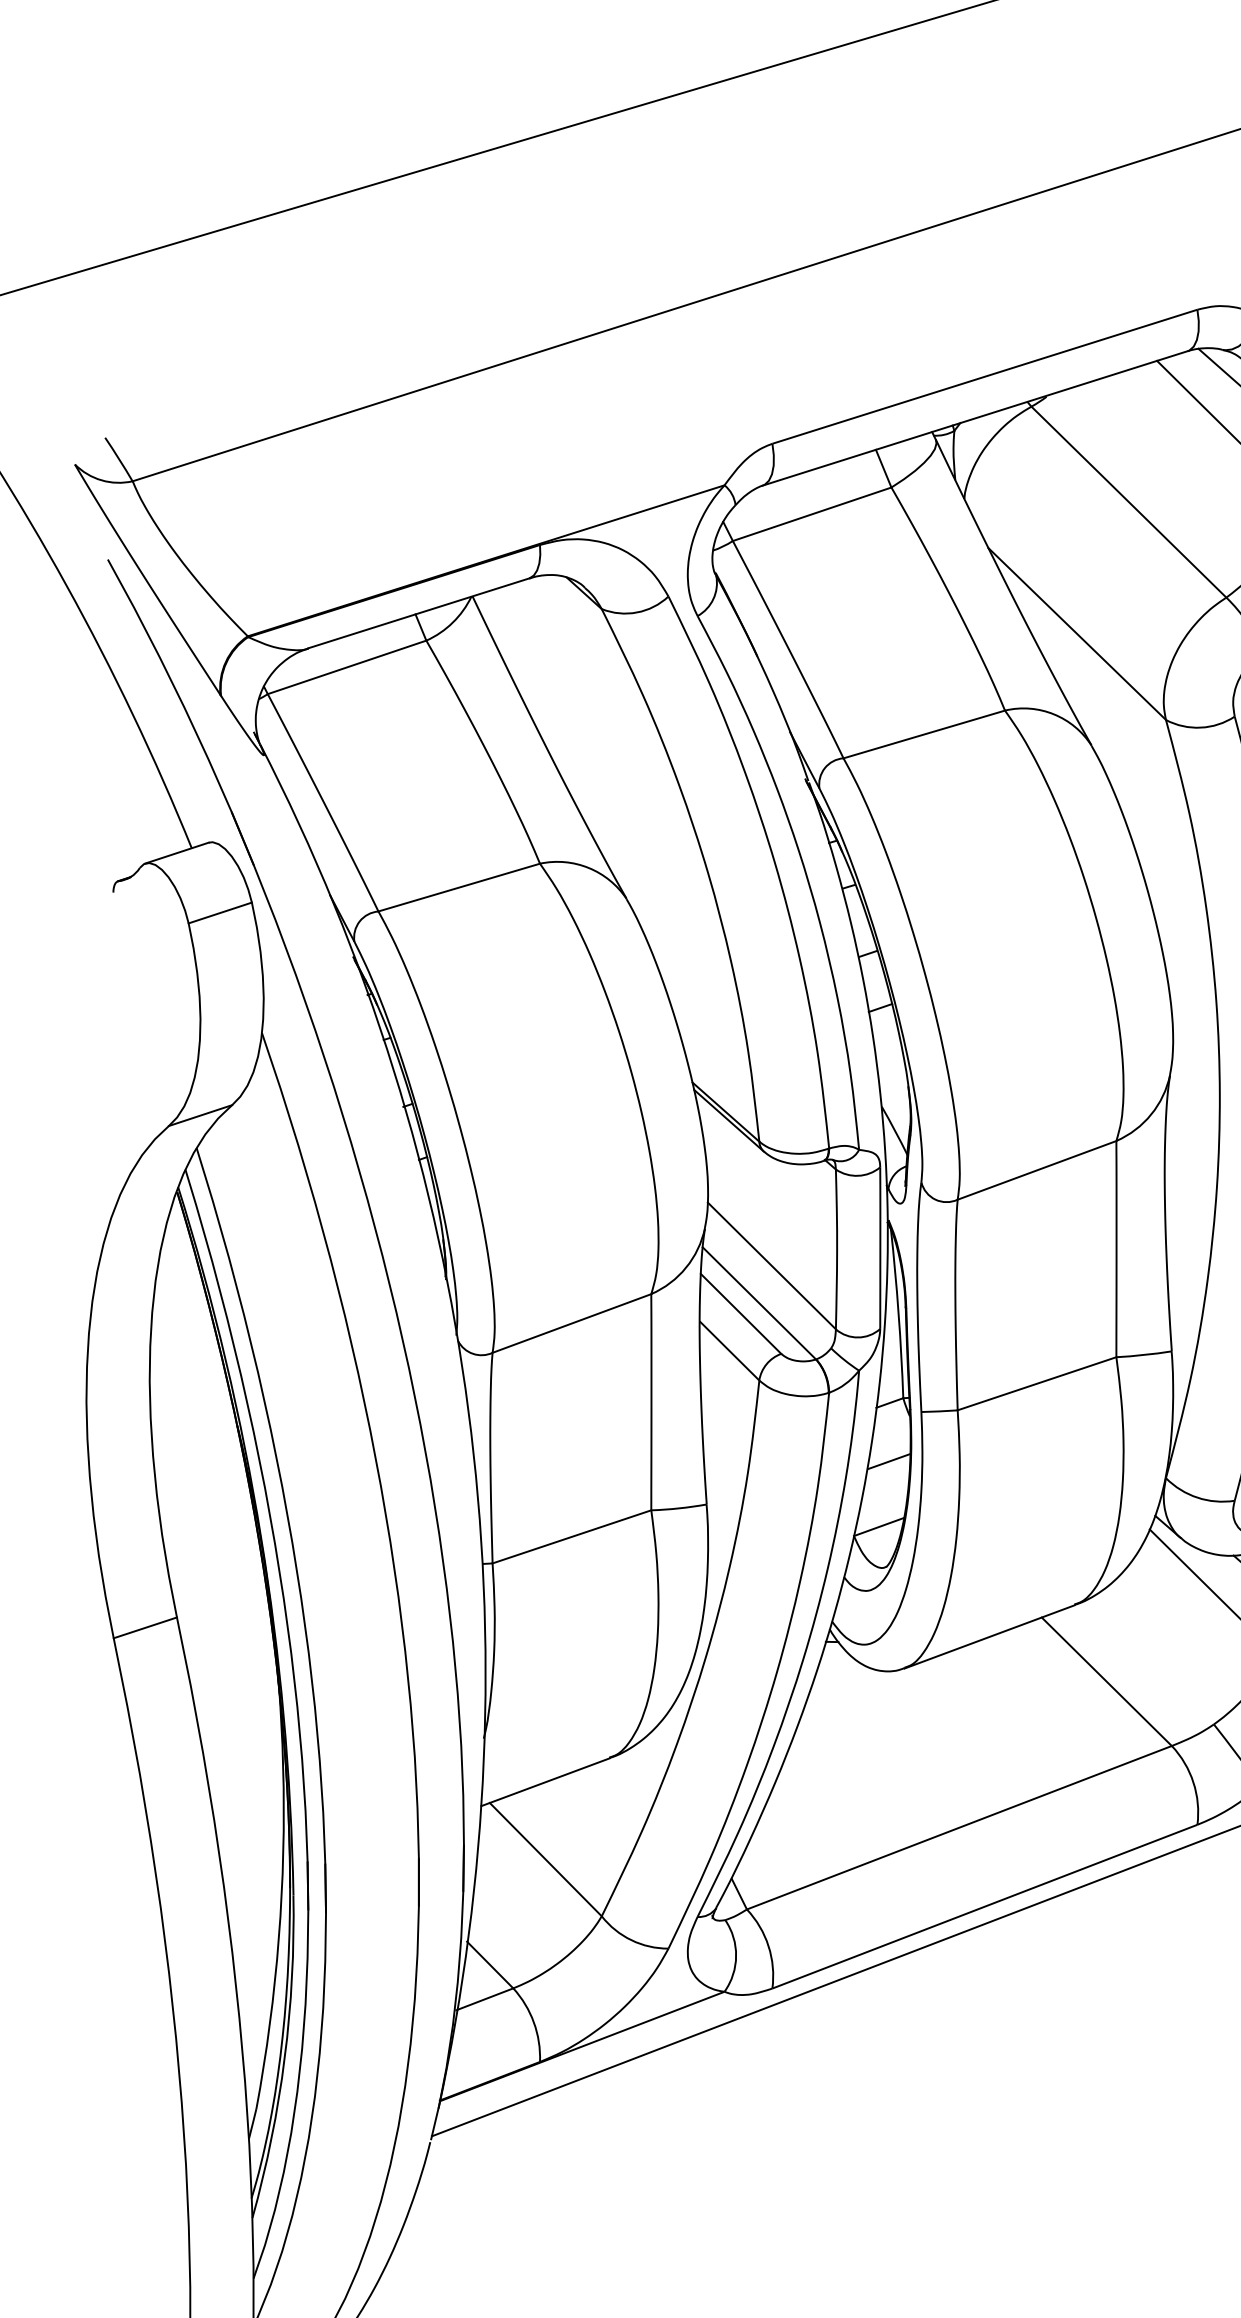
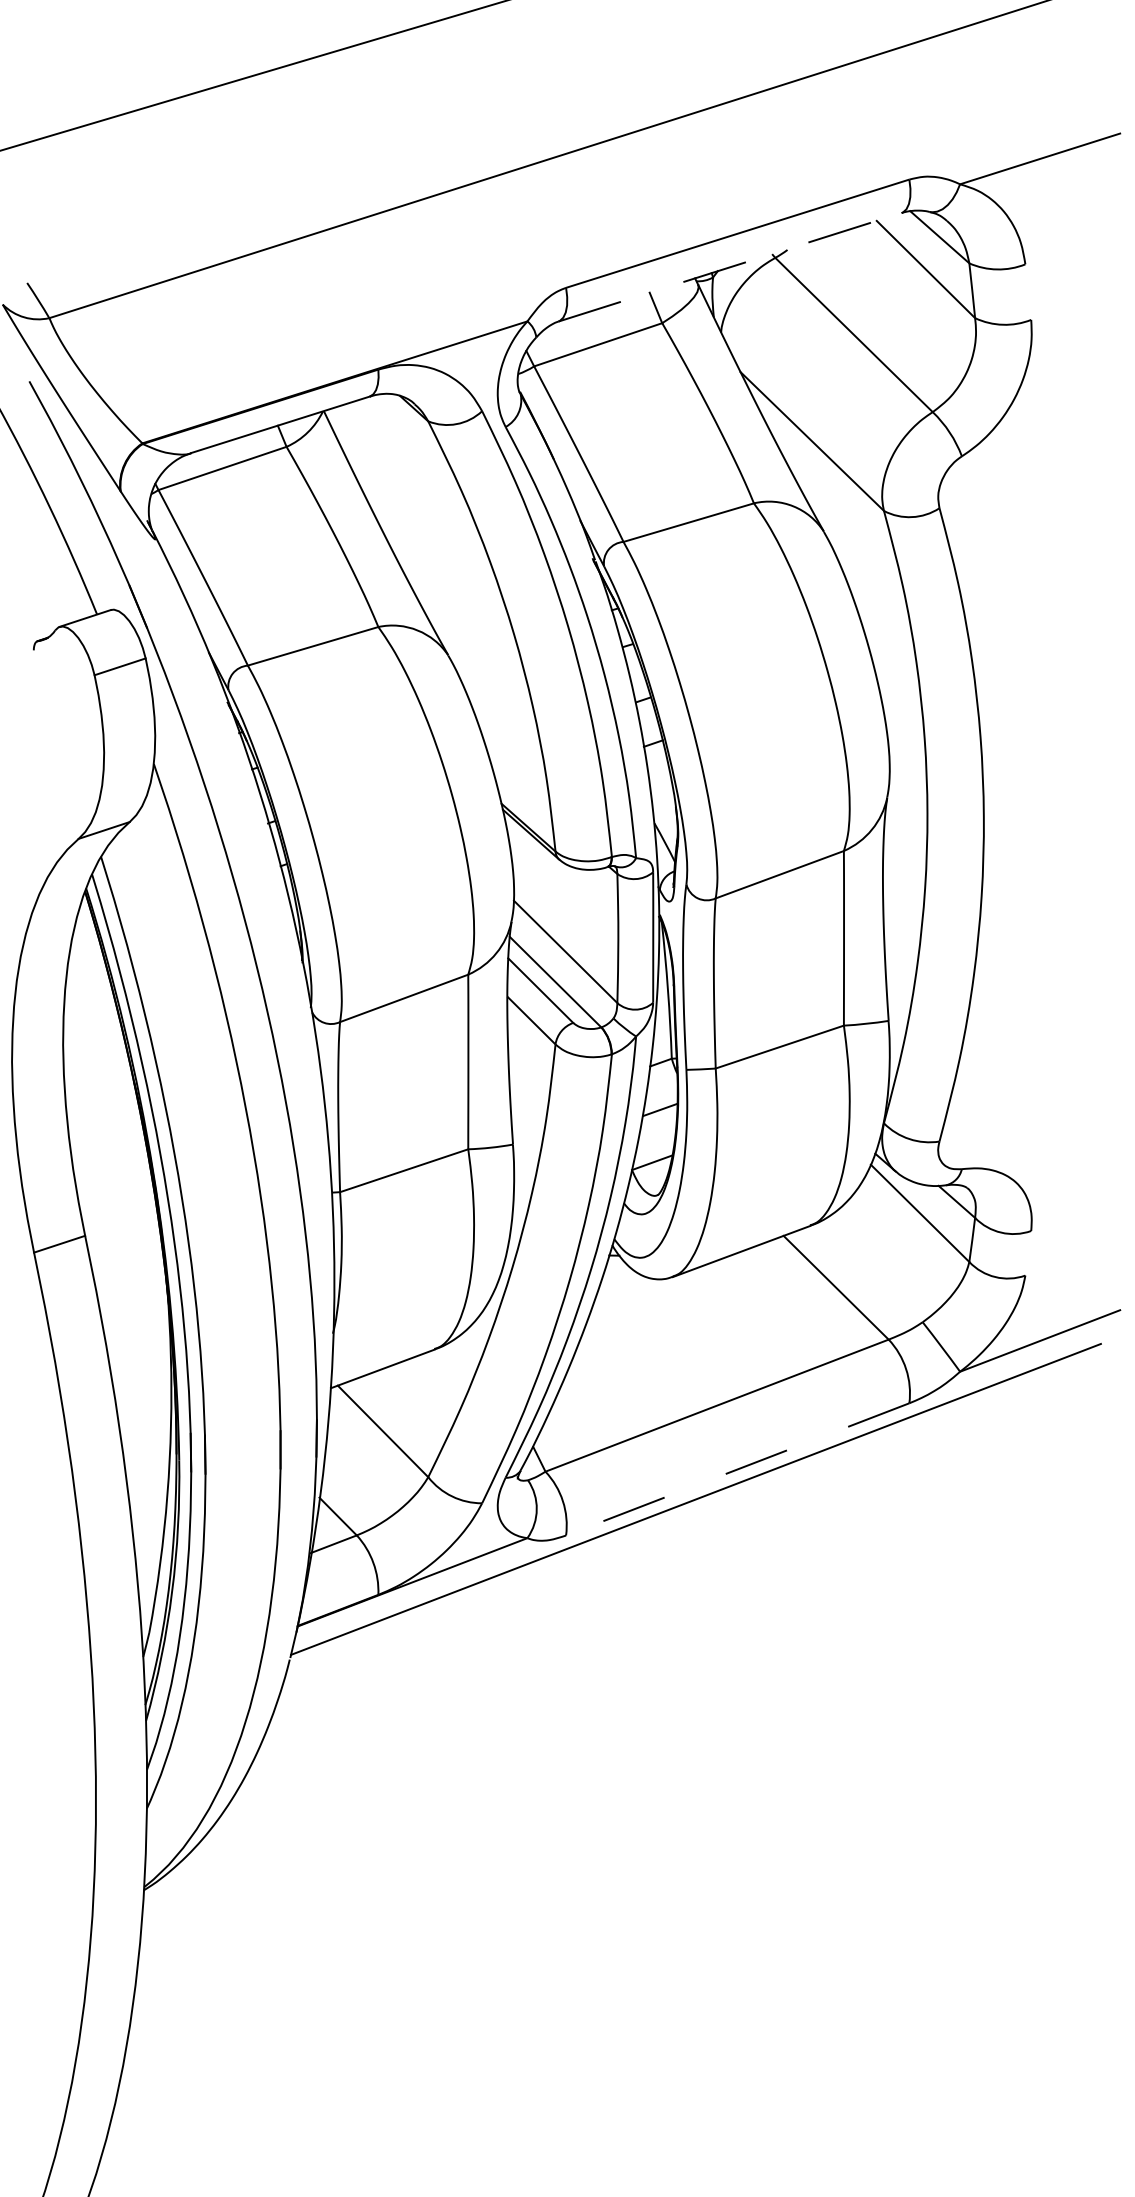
line: (975, 418) -> (730, 267), solid -> dashed
line: (985, 1906) -> (738, 1469), solid -> dashed

